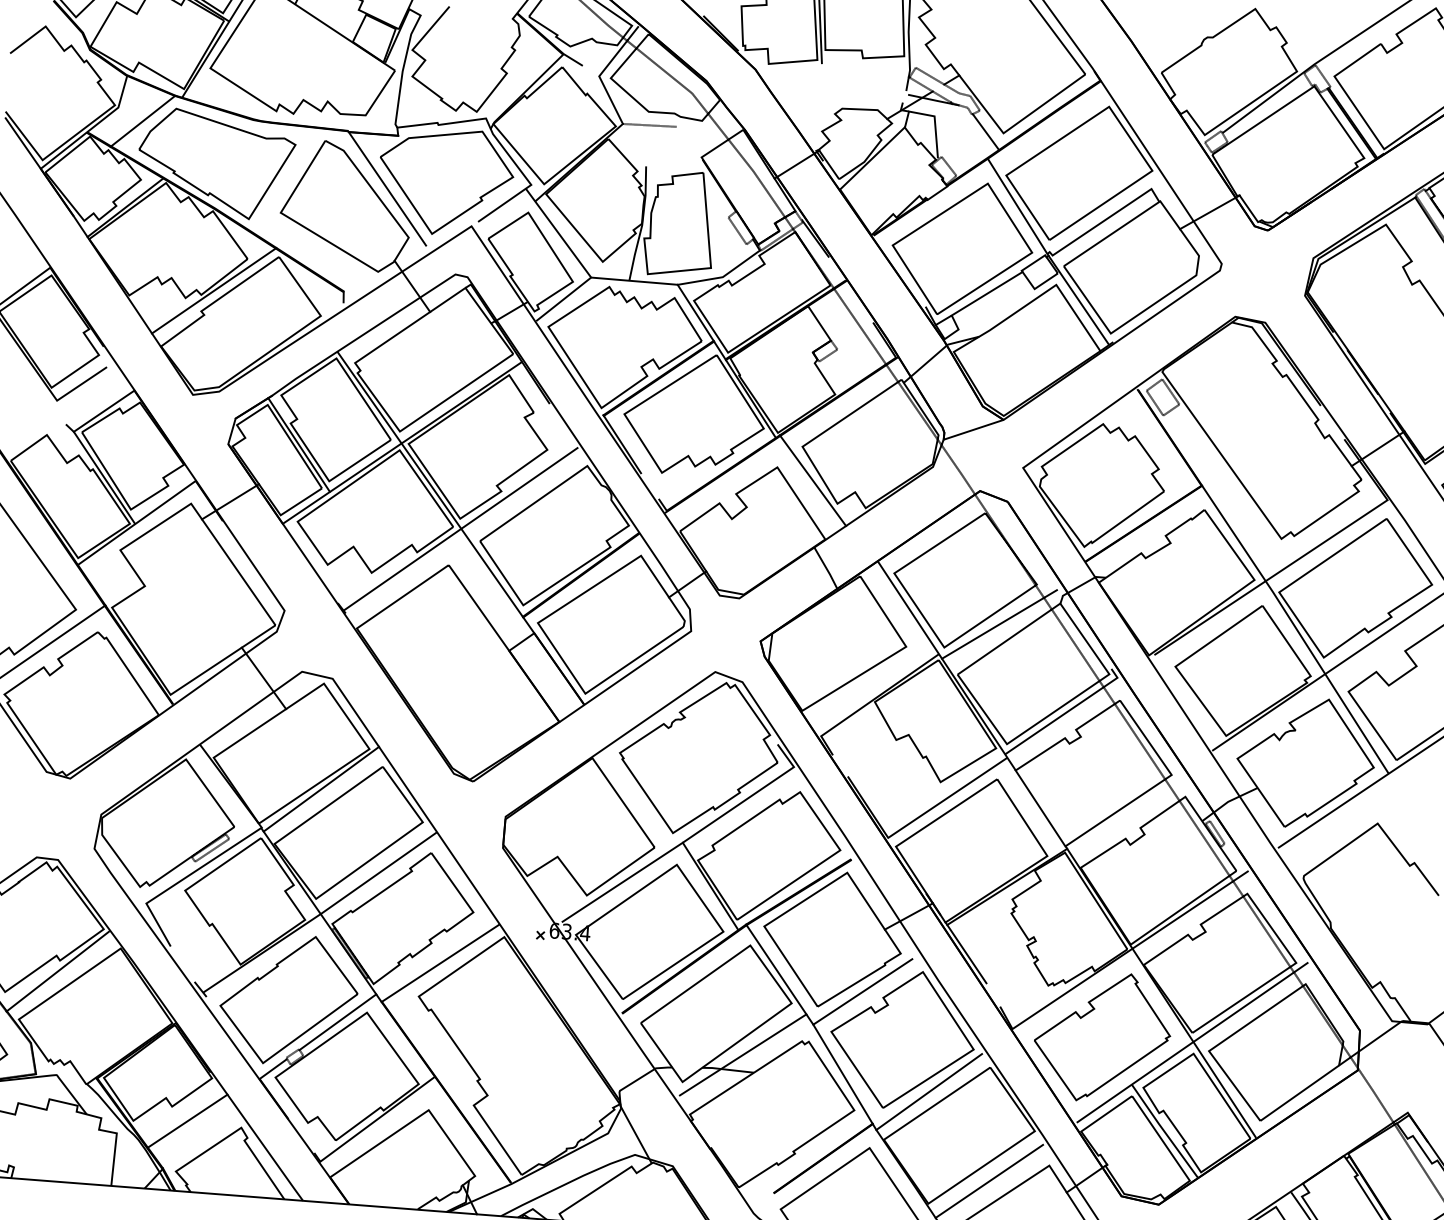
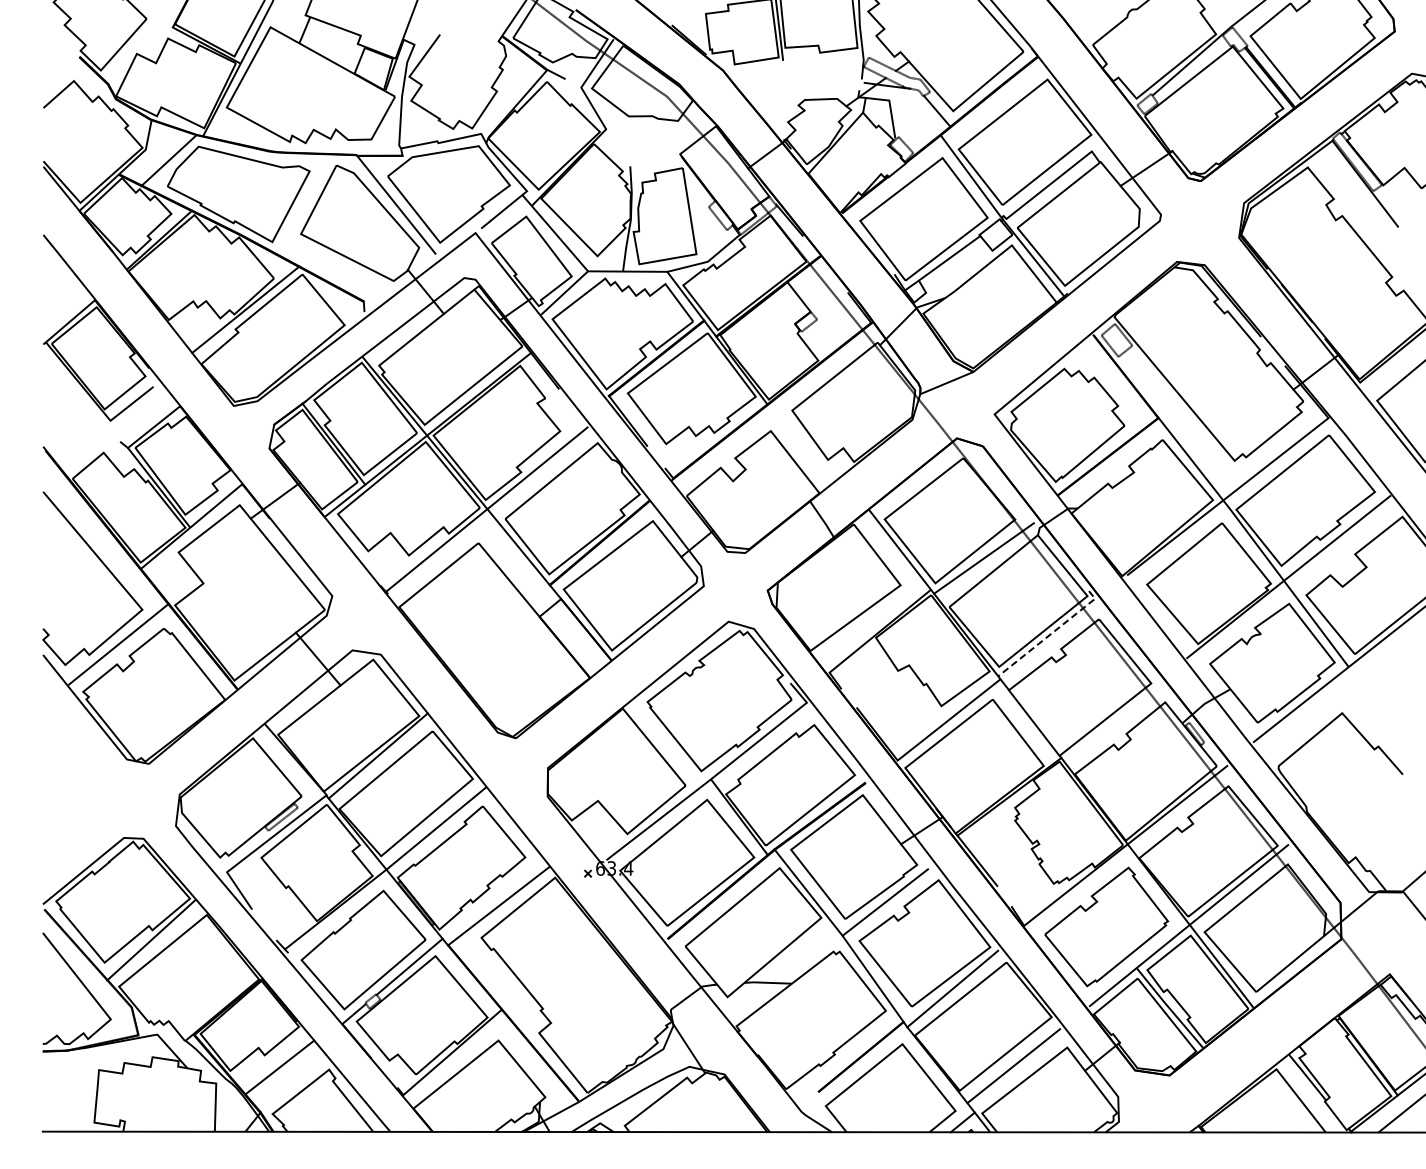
line: (649, 125) -> (630, 128), removed
line: (812, 480) -> (803, 440), removed
line: (1065, 713) -> (1050, 634), solid -> dashed
line: (742, 1054) -> (780, 967), removed

